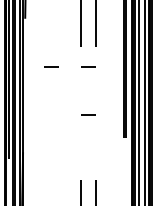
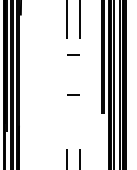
line: (51, 66) -> (42, 54), removed

